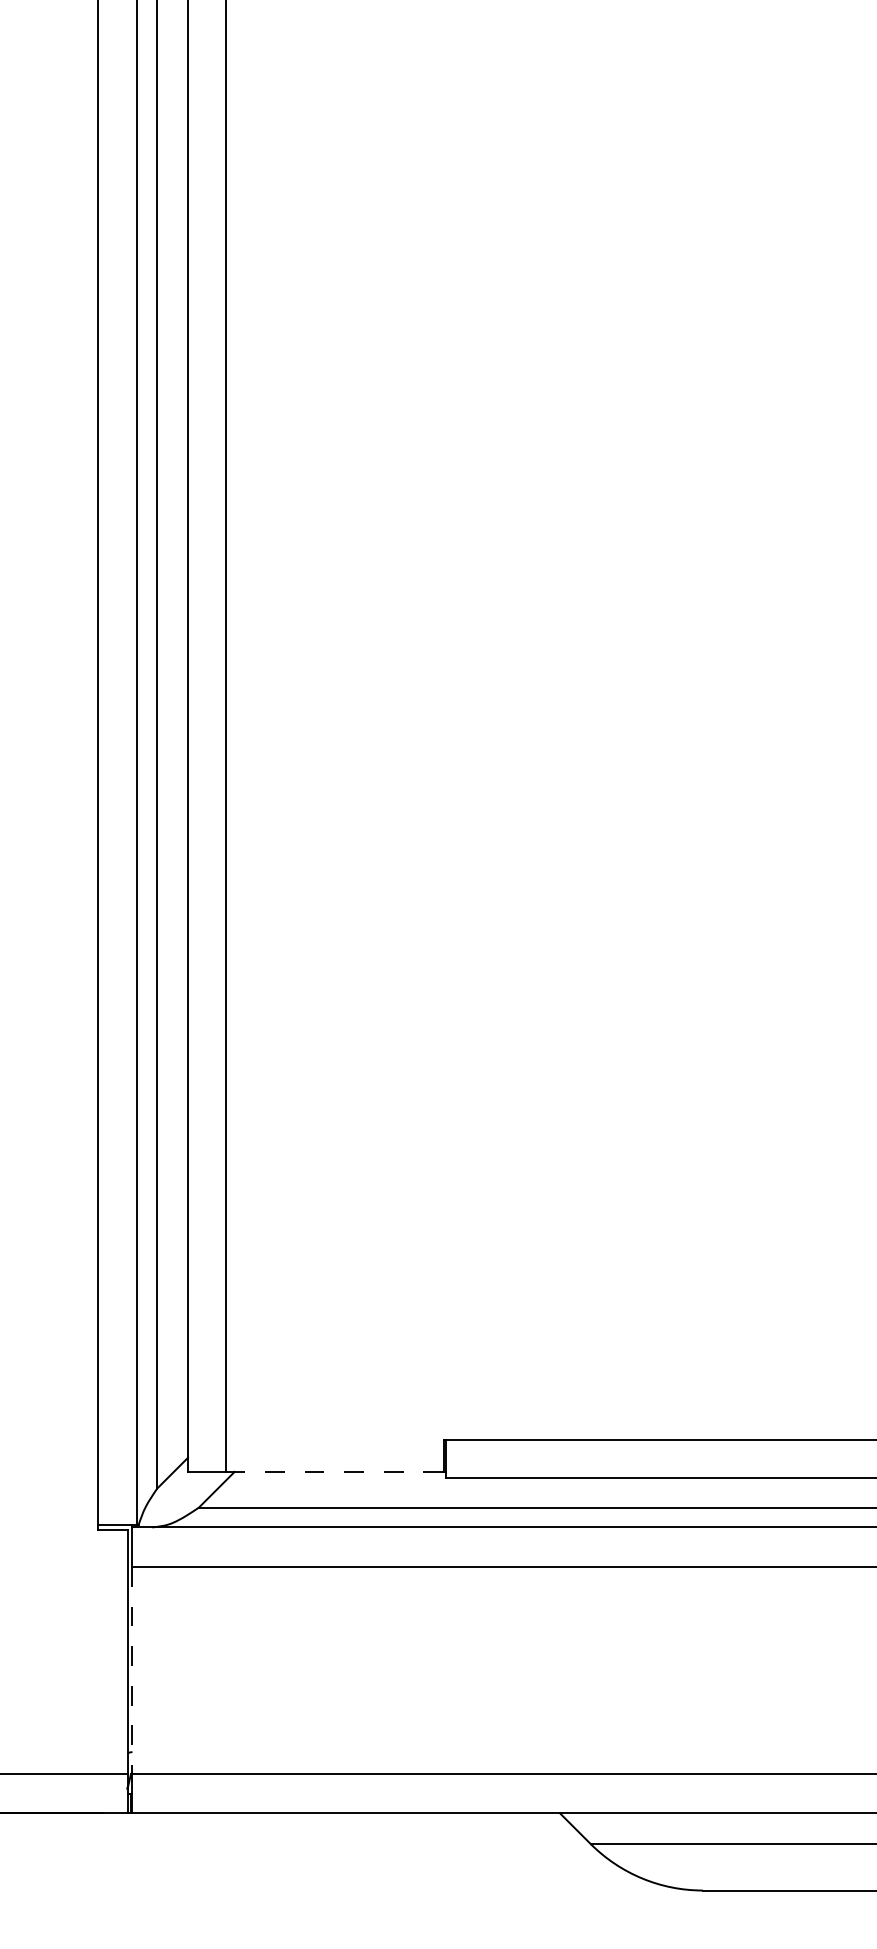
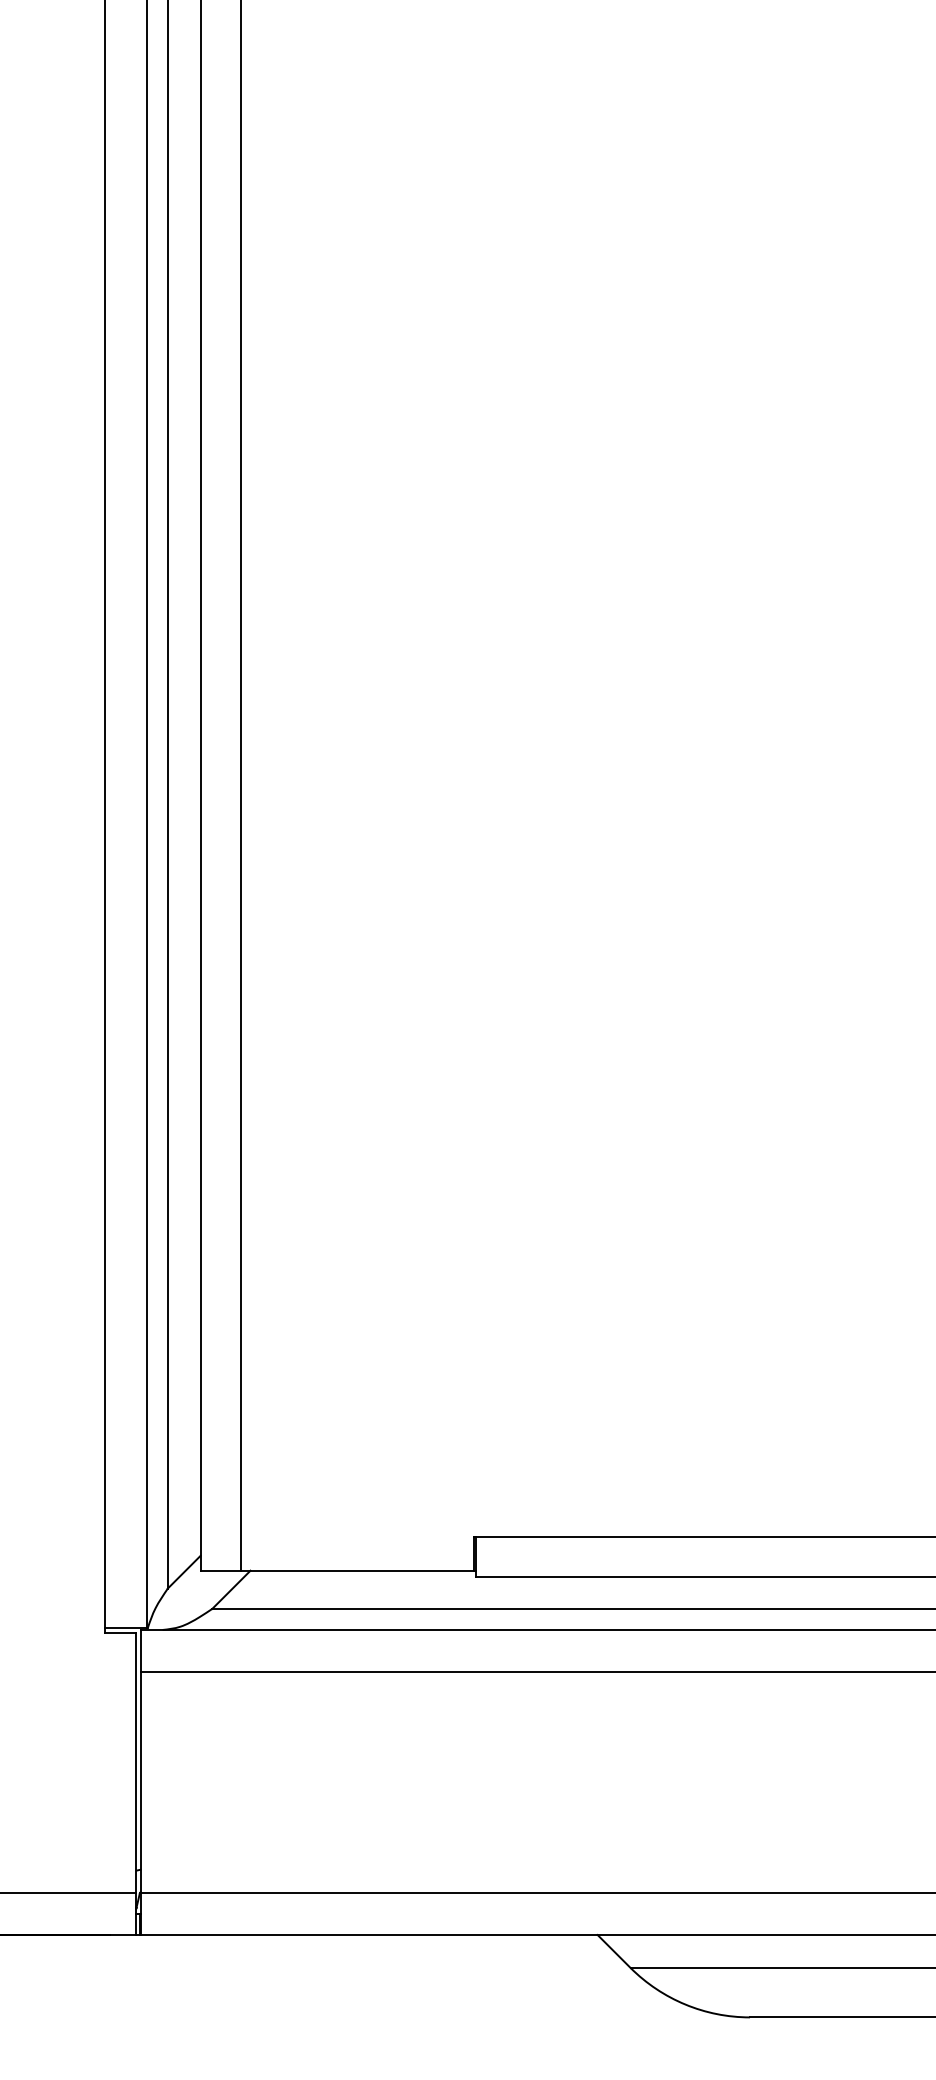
line: (335, 1471) -> (358, 1570), dashed -> solid
line: (132, 1670) -> (141, 1782), dashed -> solid

